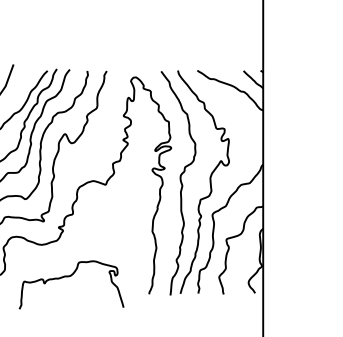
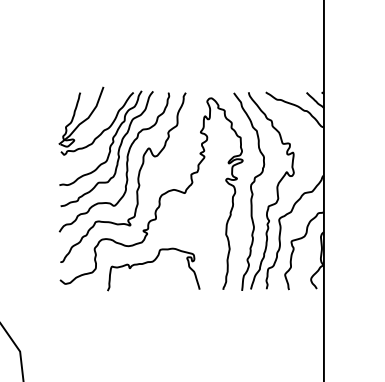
curve: (71, 276) -> (153, 262), moved

